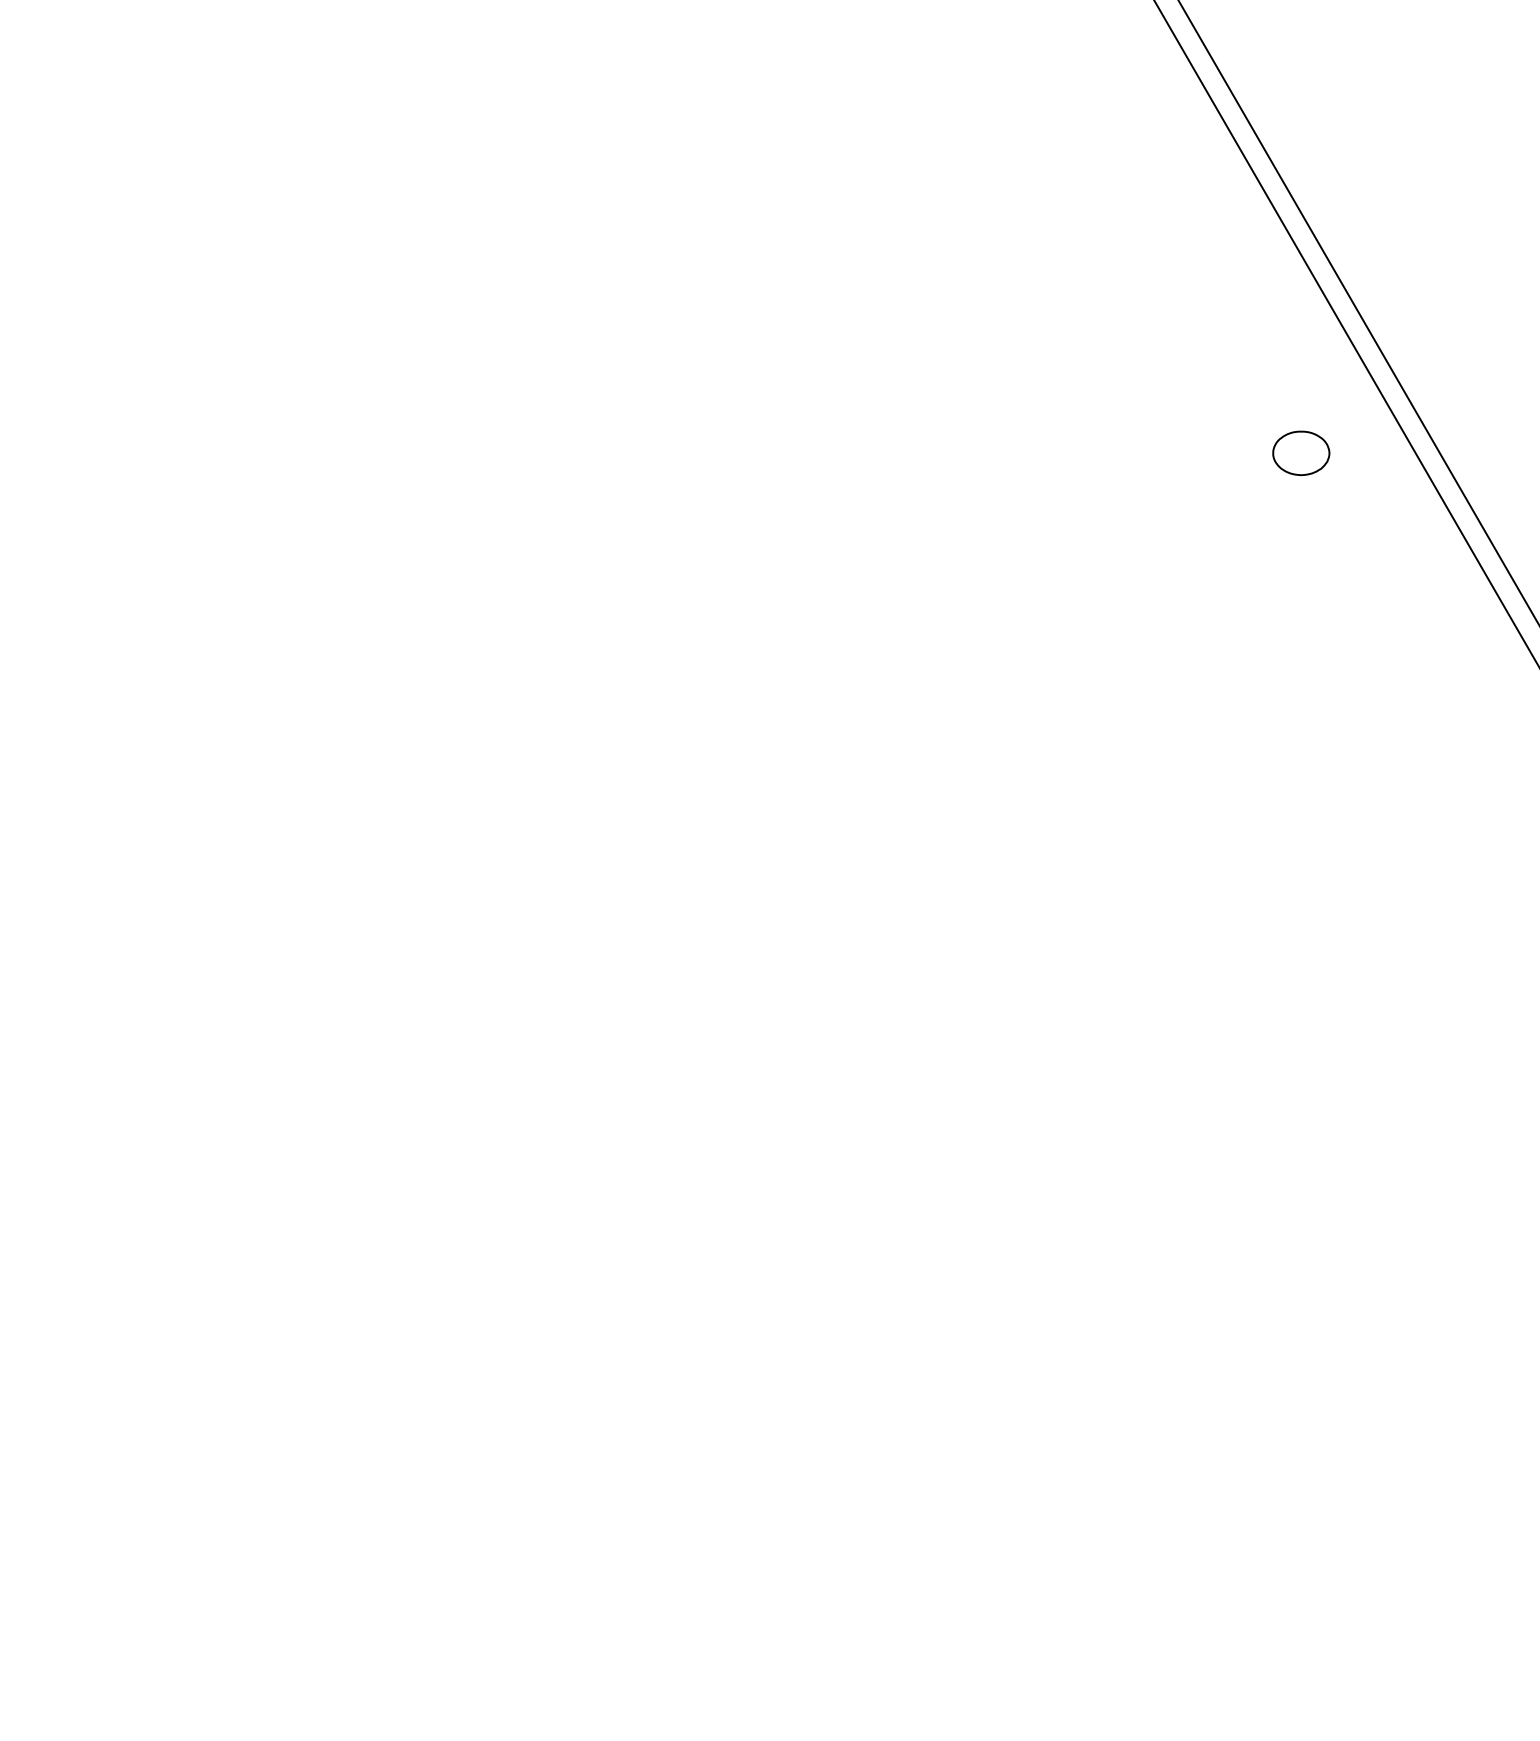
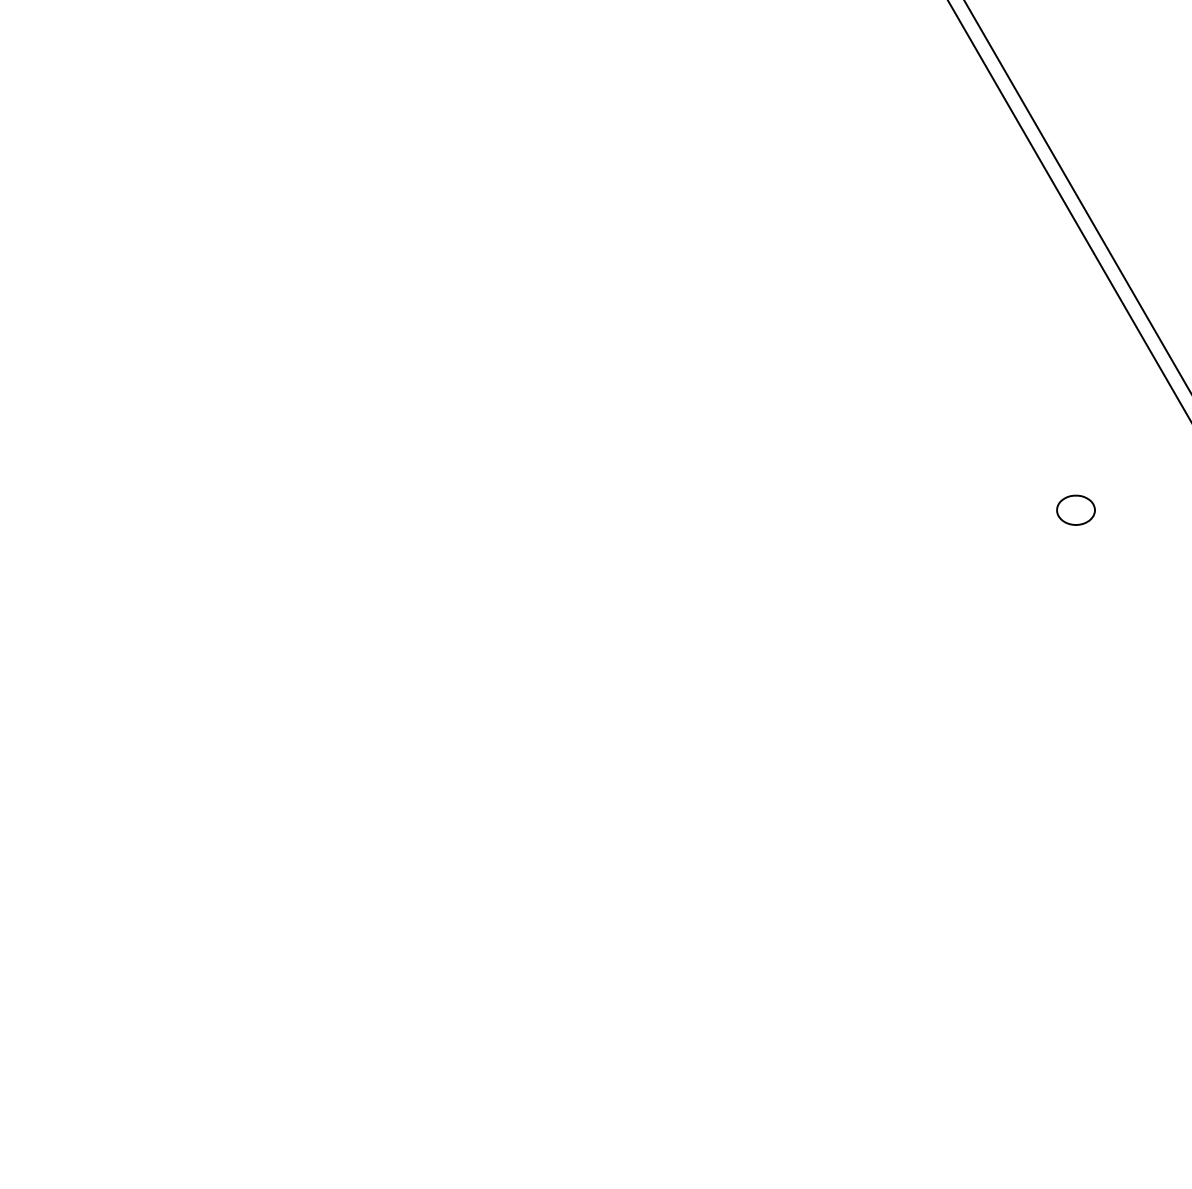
part: (1300, 452) -> (1075, 509), moved

